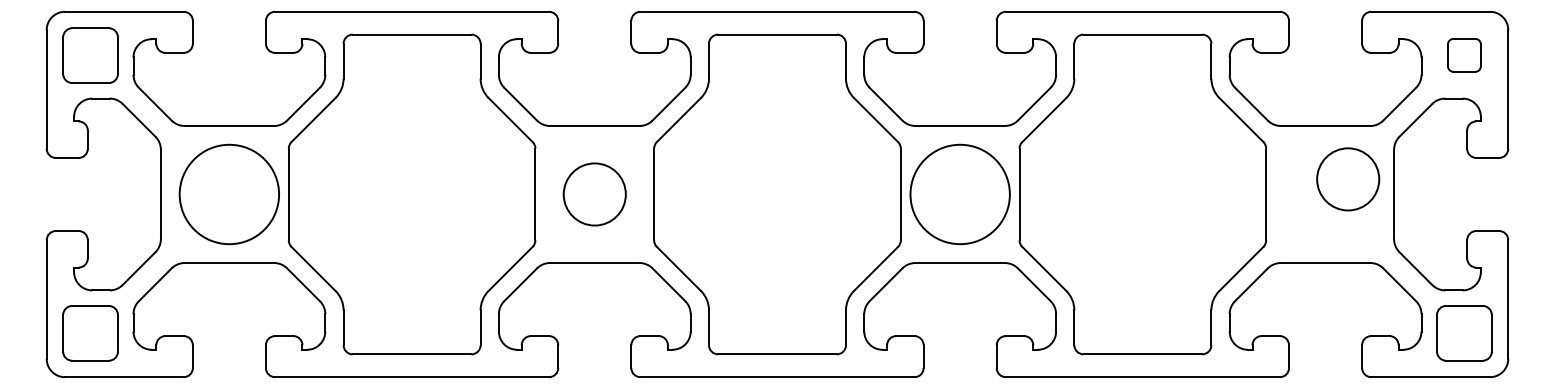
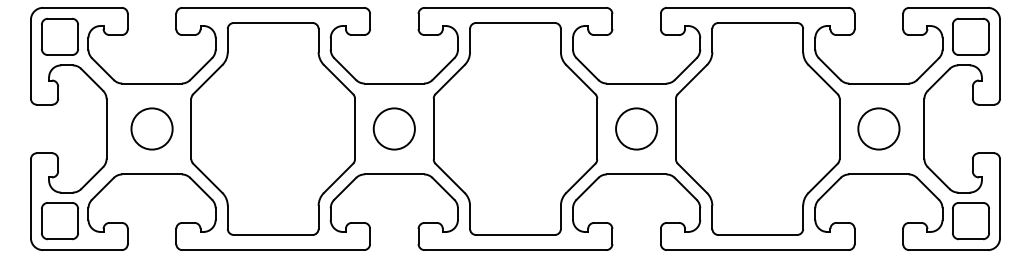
part: (1463, 55) -> (970, 36), size x1.67
circle: (1347, 178) -> (878, 128), moved
circle: (228, 193) -> (151, 128), size x0.62
circle: (959, 193) -> (636, 128), size x0.62

